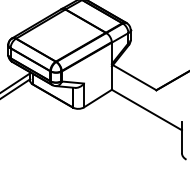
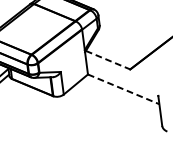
line: (135, 77) -> (108, 59), solid -> dashed
line: (147, 110) -> (124, 89), solid -> dashed

